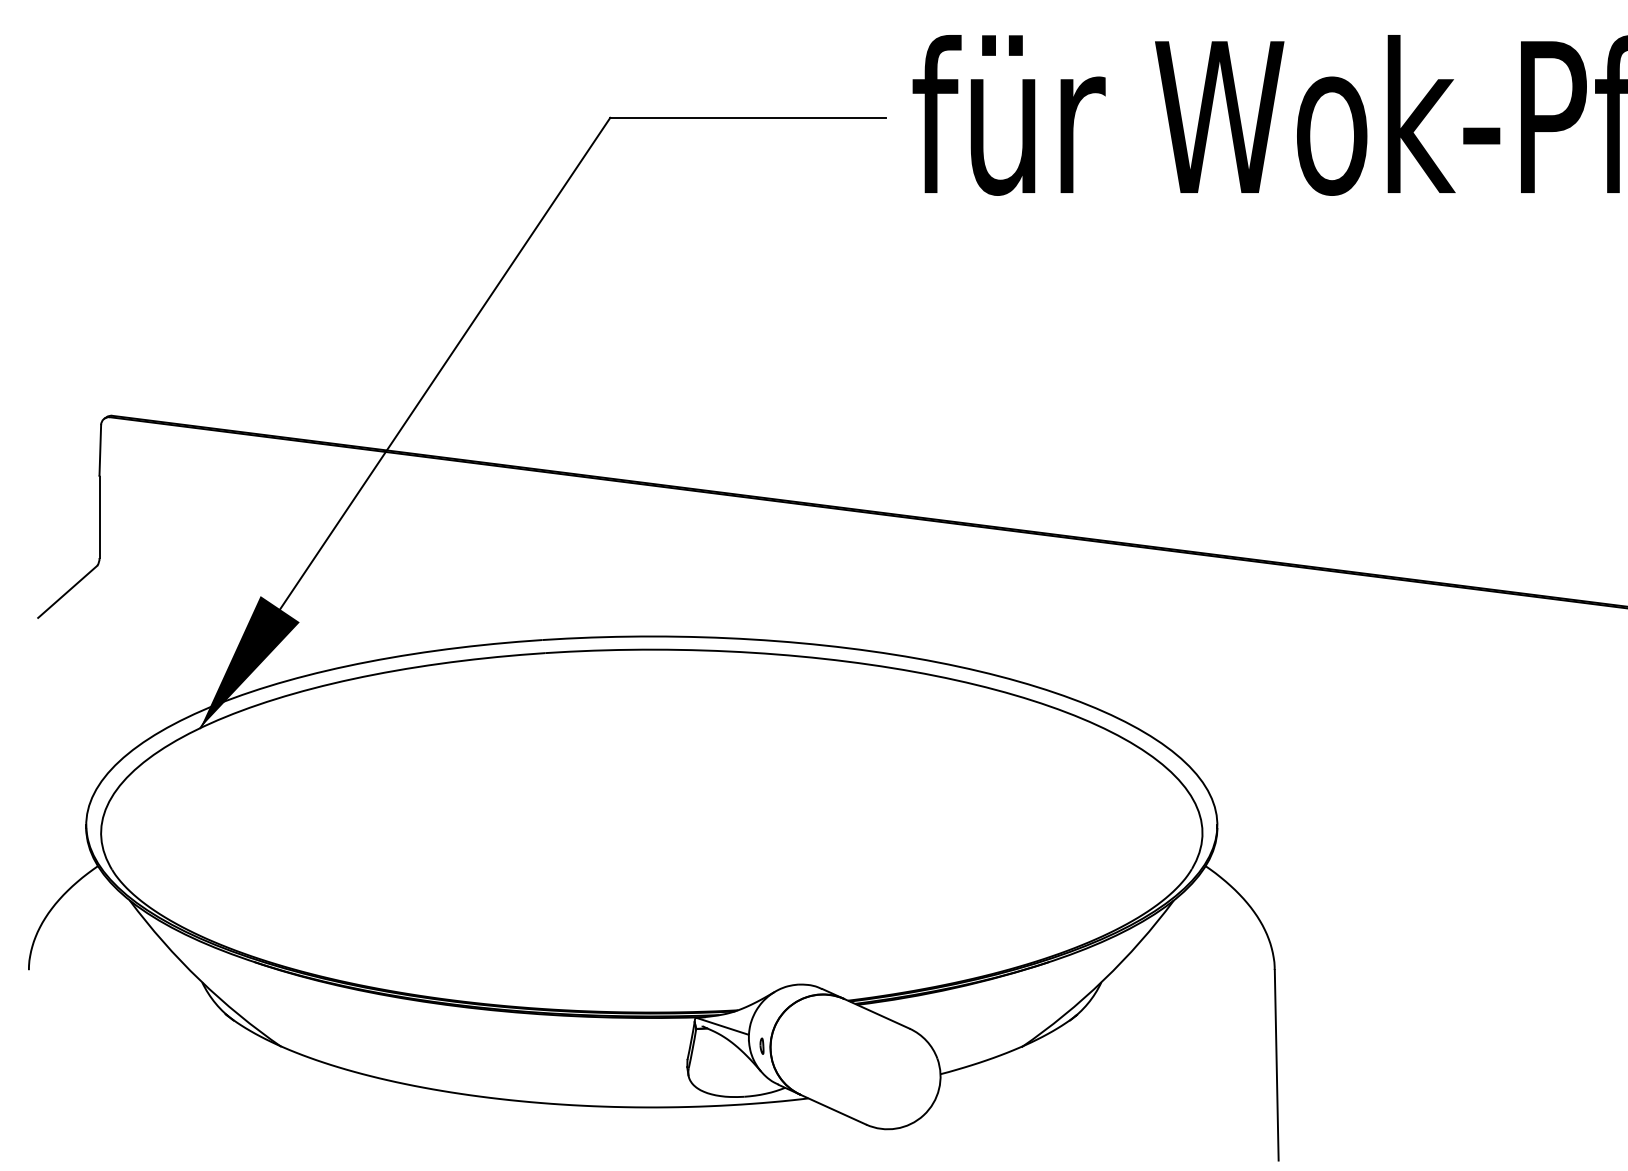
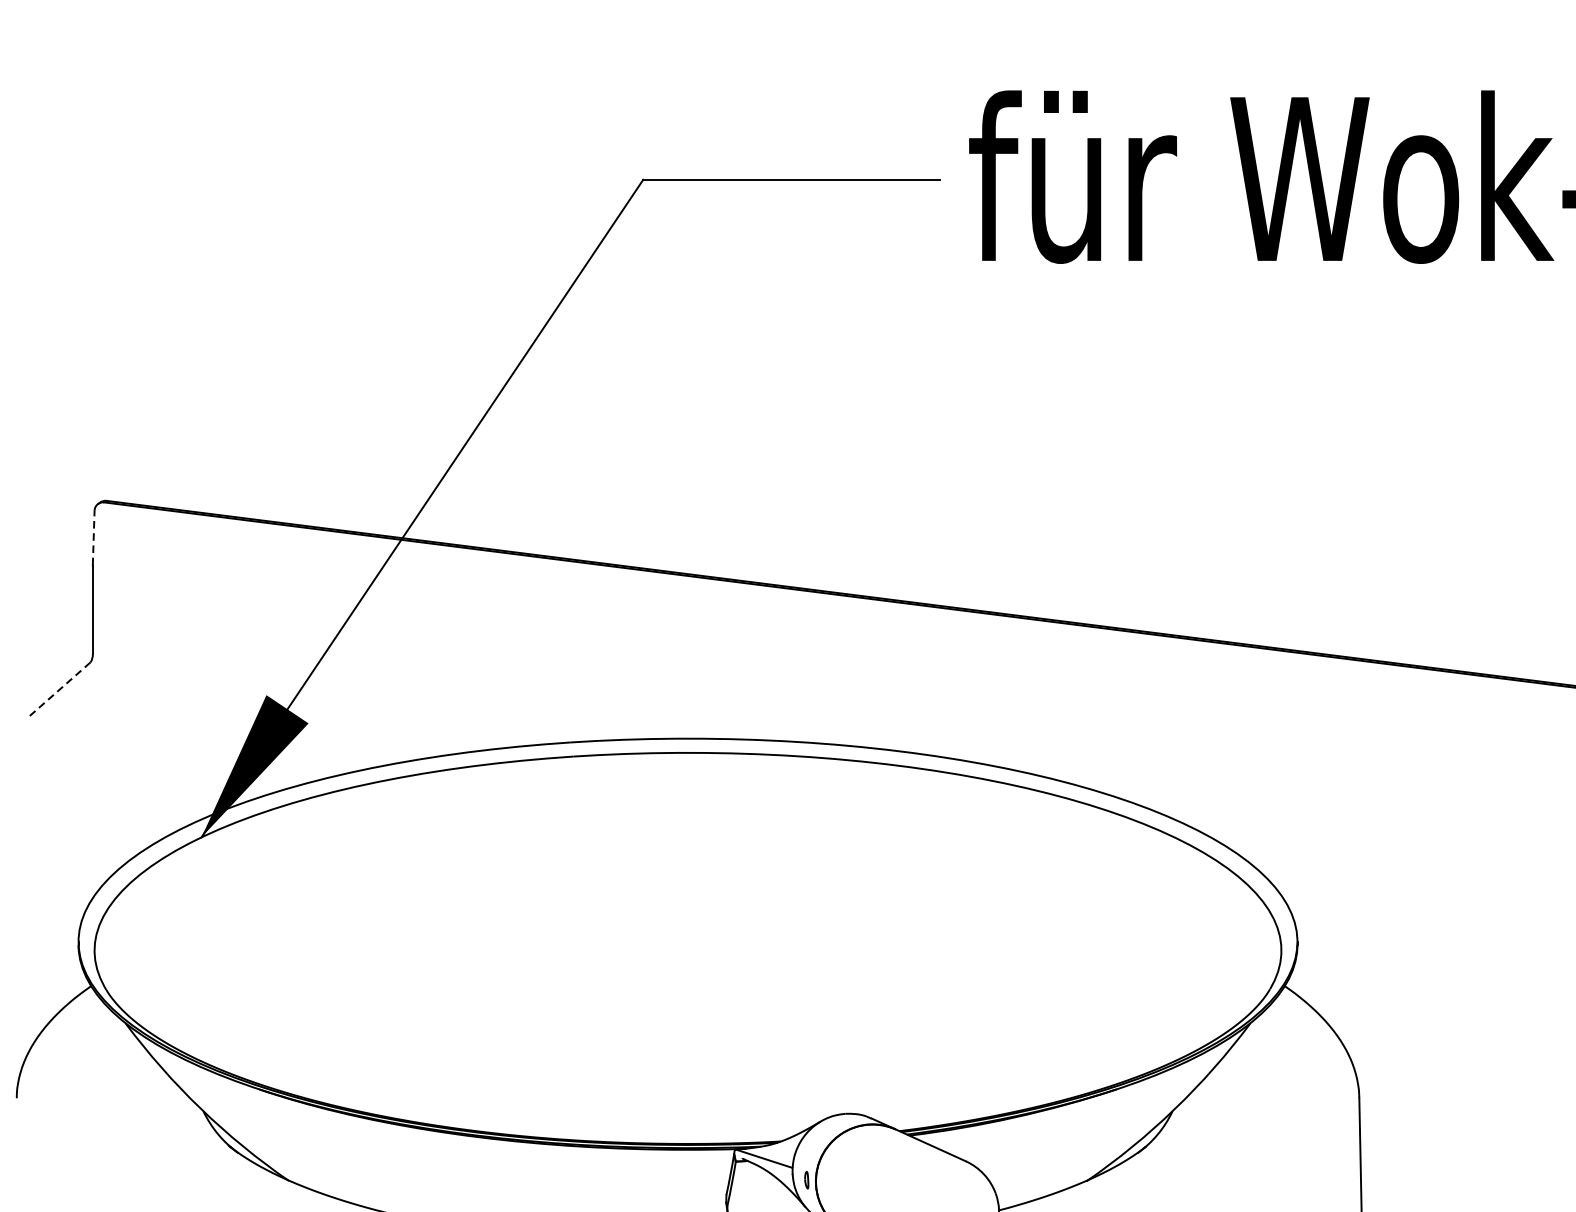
line: (100, 449) -> (93, 537), solid -> dashed
line: (67, 592) -> (58, 691), solid -> dashed

